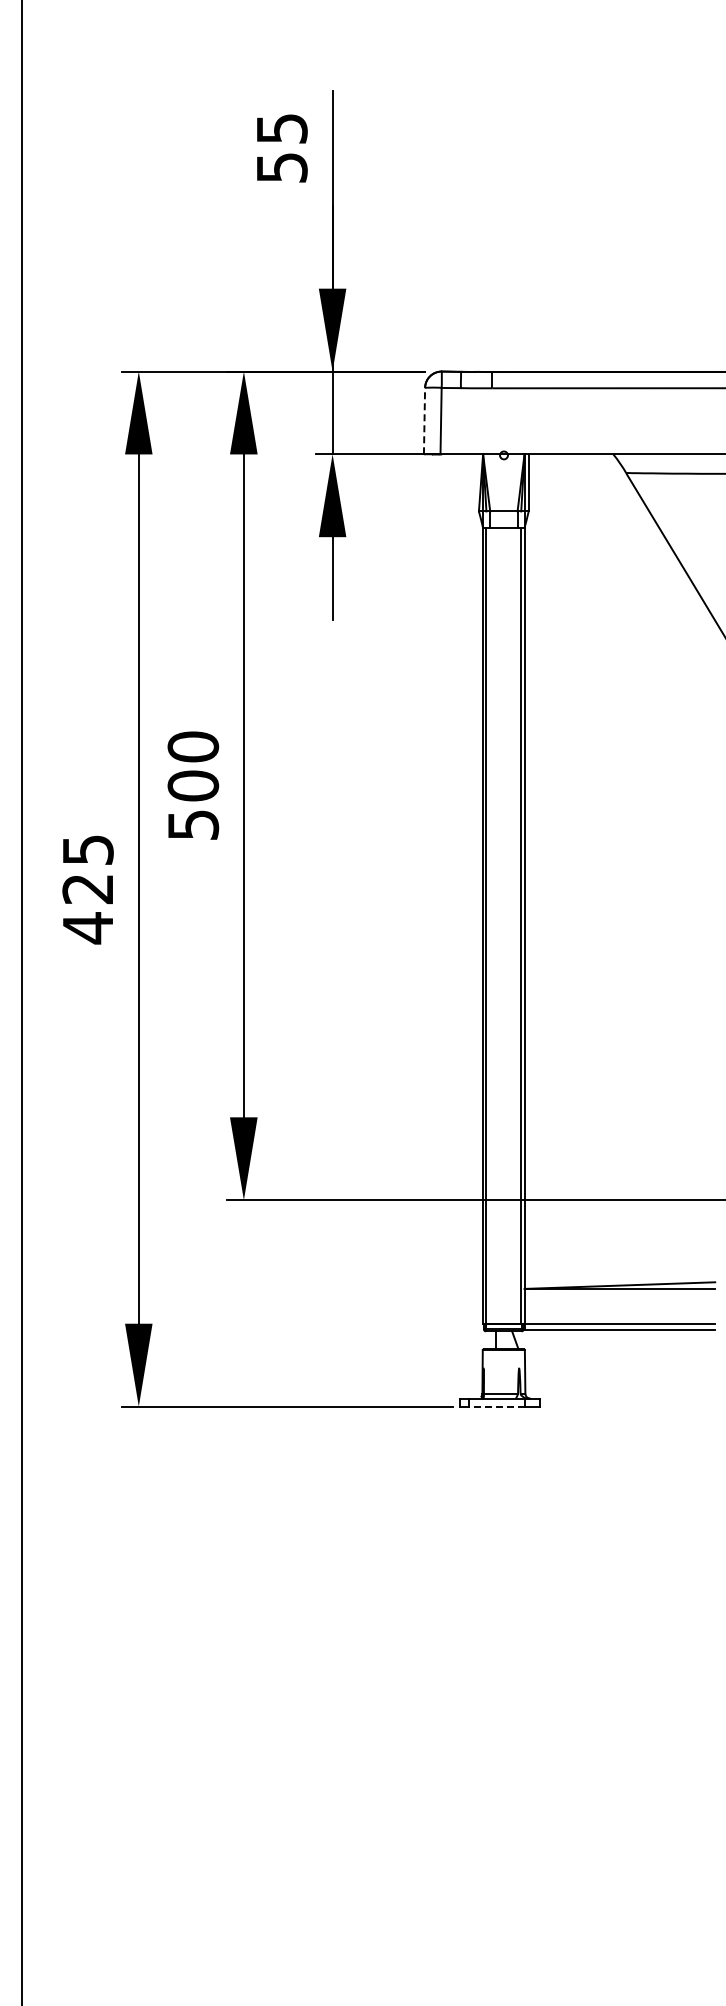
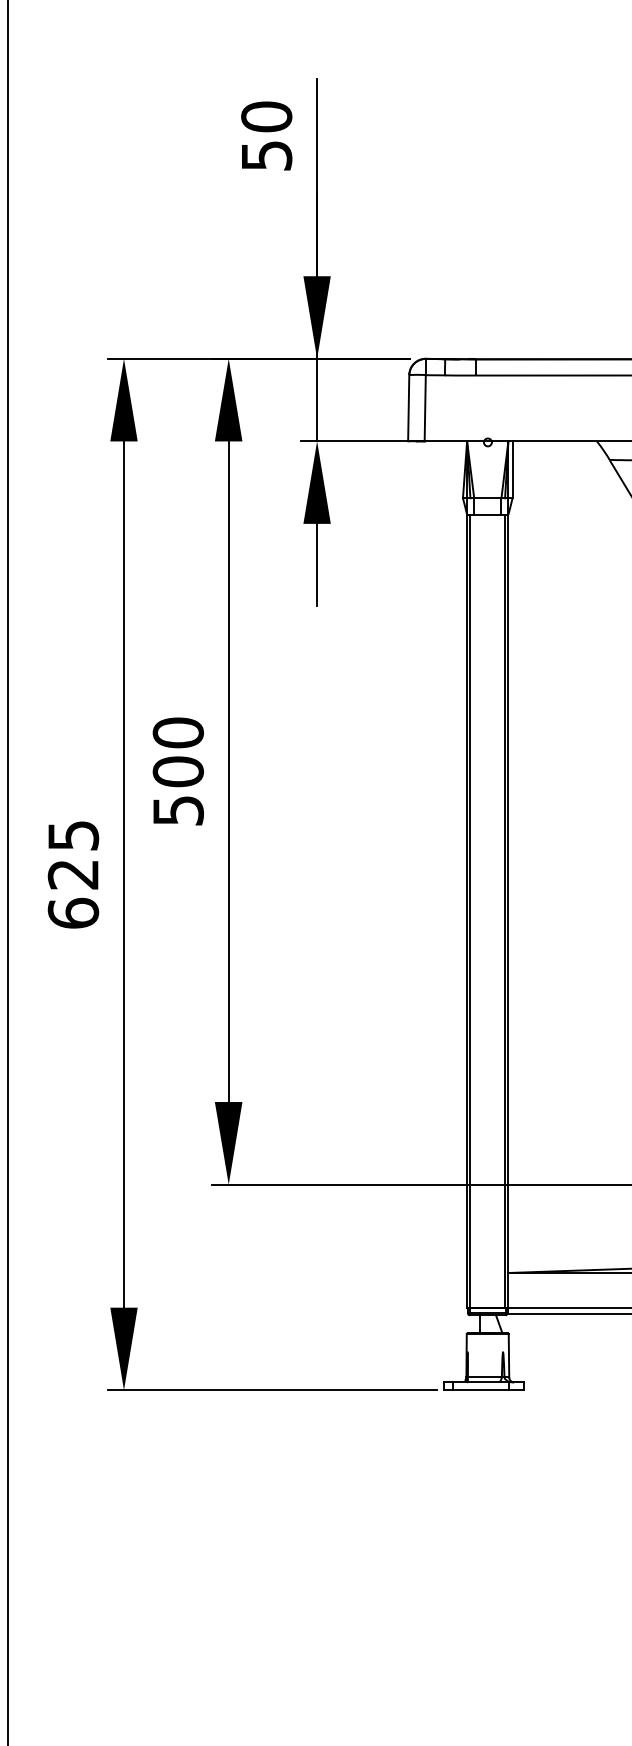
text: (281, 128) -> (266, 116), 55 -> 50
line: (424, 420) -> (408, 407), dashed -> solid
text: (87, 928) -> (72, 913), 425 -> 625
line: (497, 1406) -> (481, 1390), dashed -> solid

